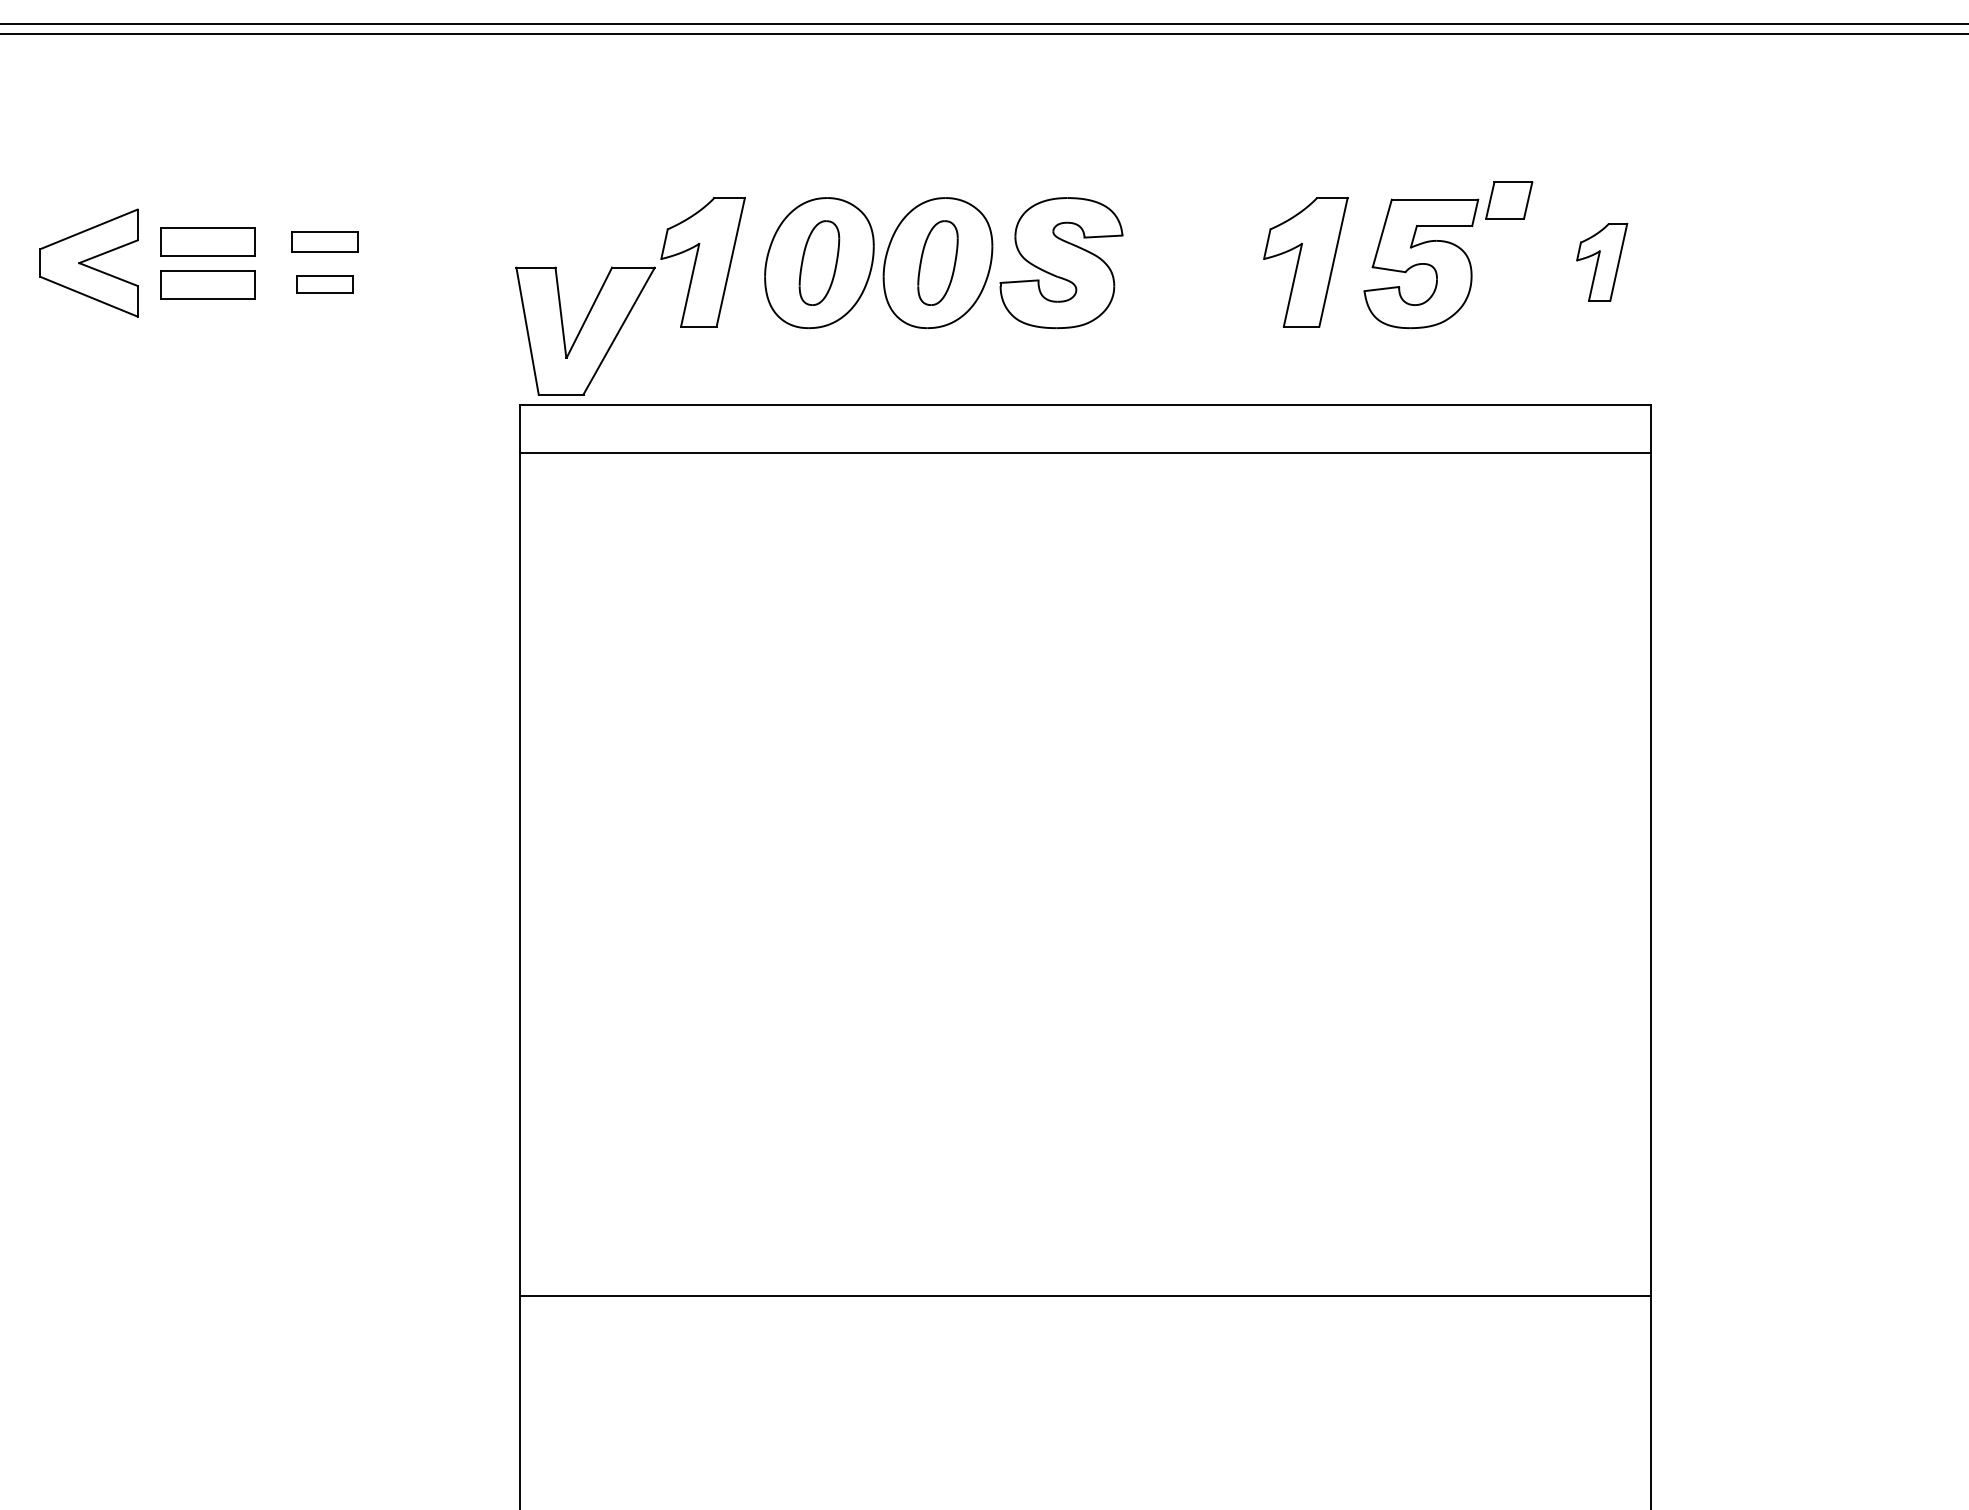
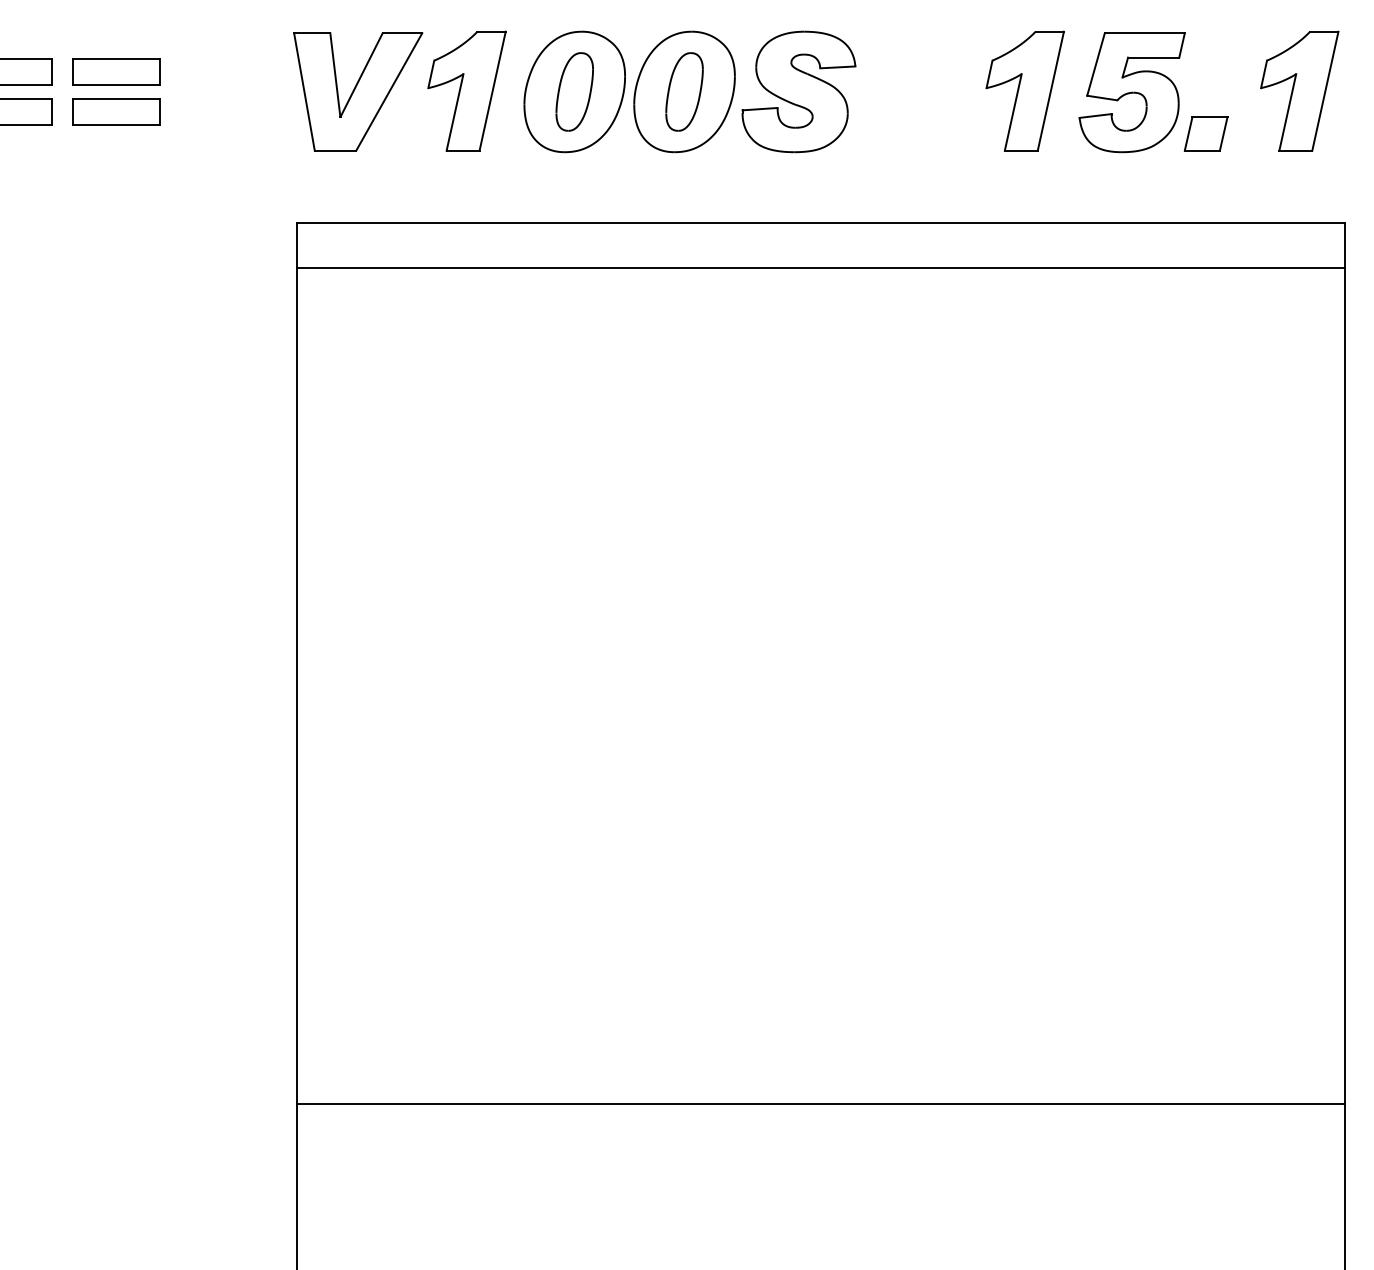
part: (1509, 200) -> (1206, 133), moved
part: (324, 241) -> (116, 71), size x1.43
part: (1601, 262) -> (1299, 91), size x1.67
part: (324, 284) -> (116, 111), size x1.67
part: (585, 330) -> (358, 91), moved
line: (1085, 1295) -> (821, 1103), moved

